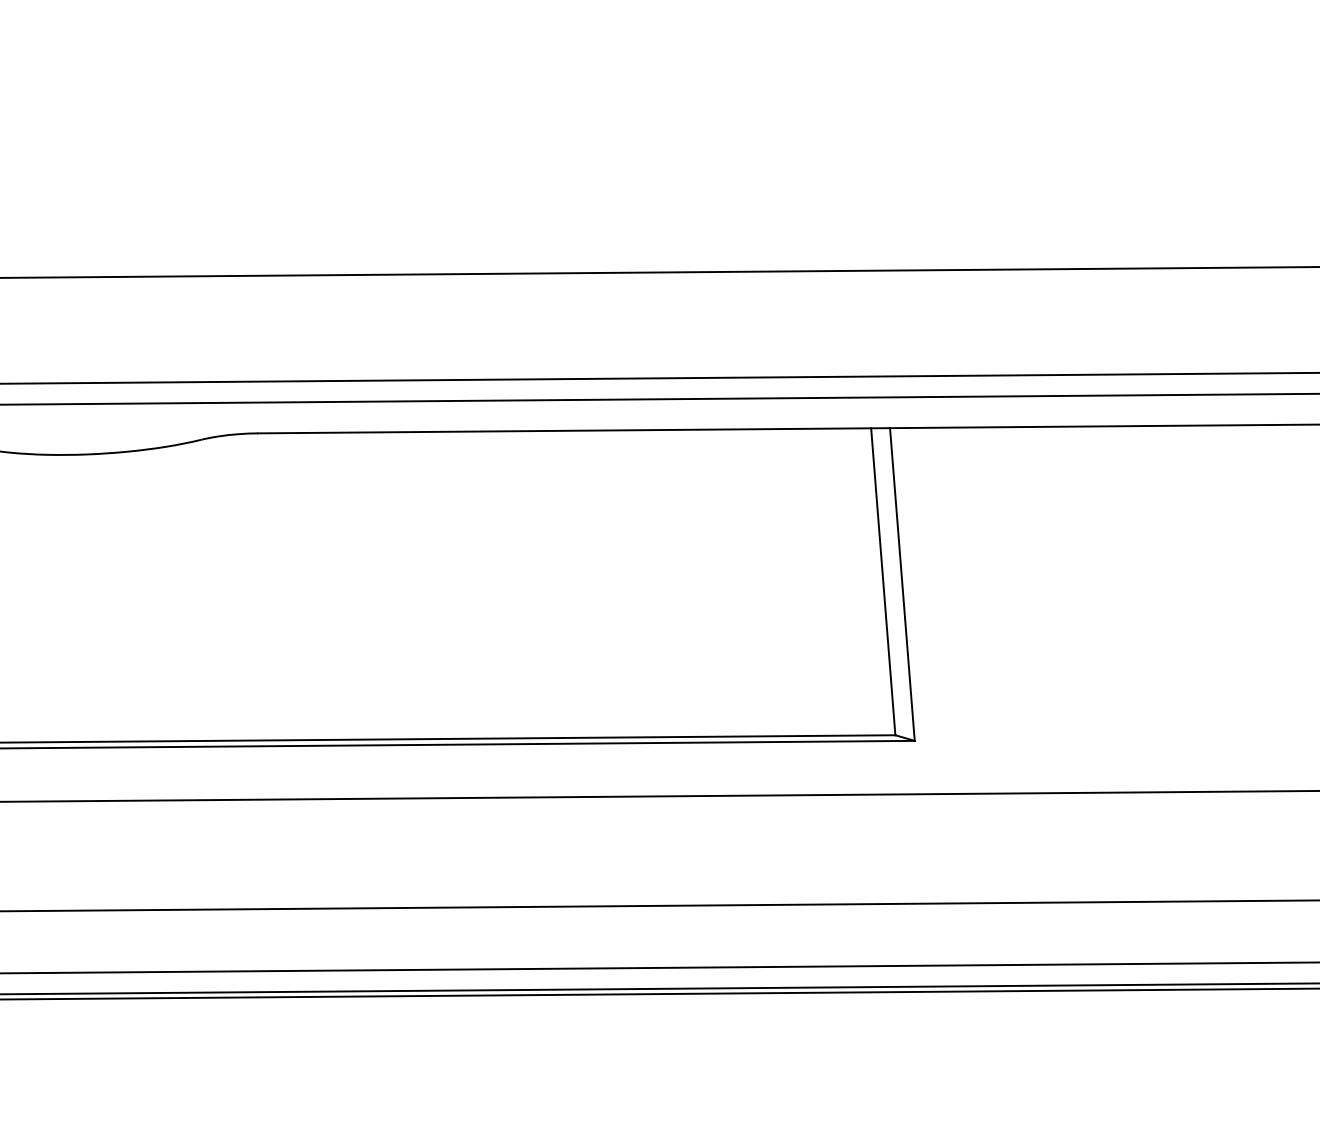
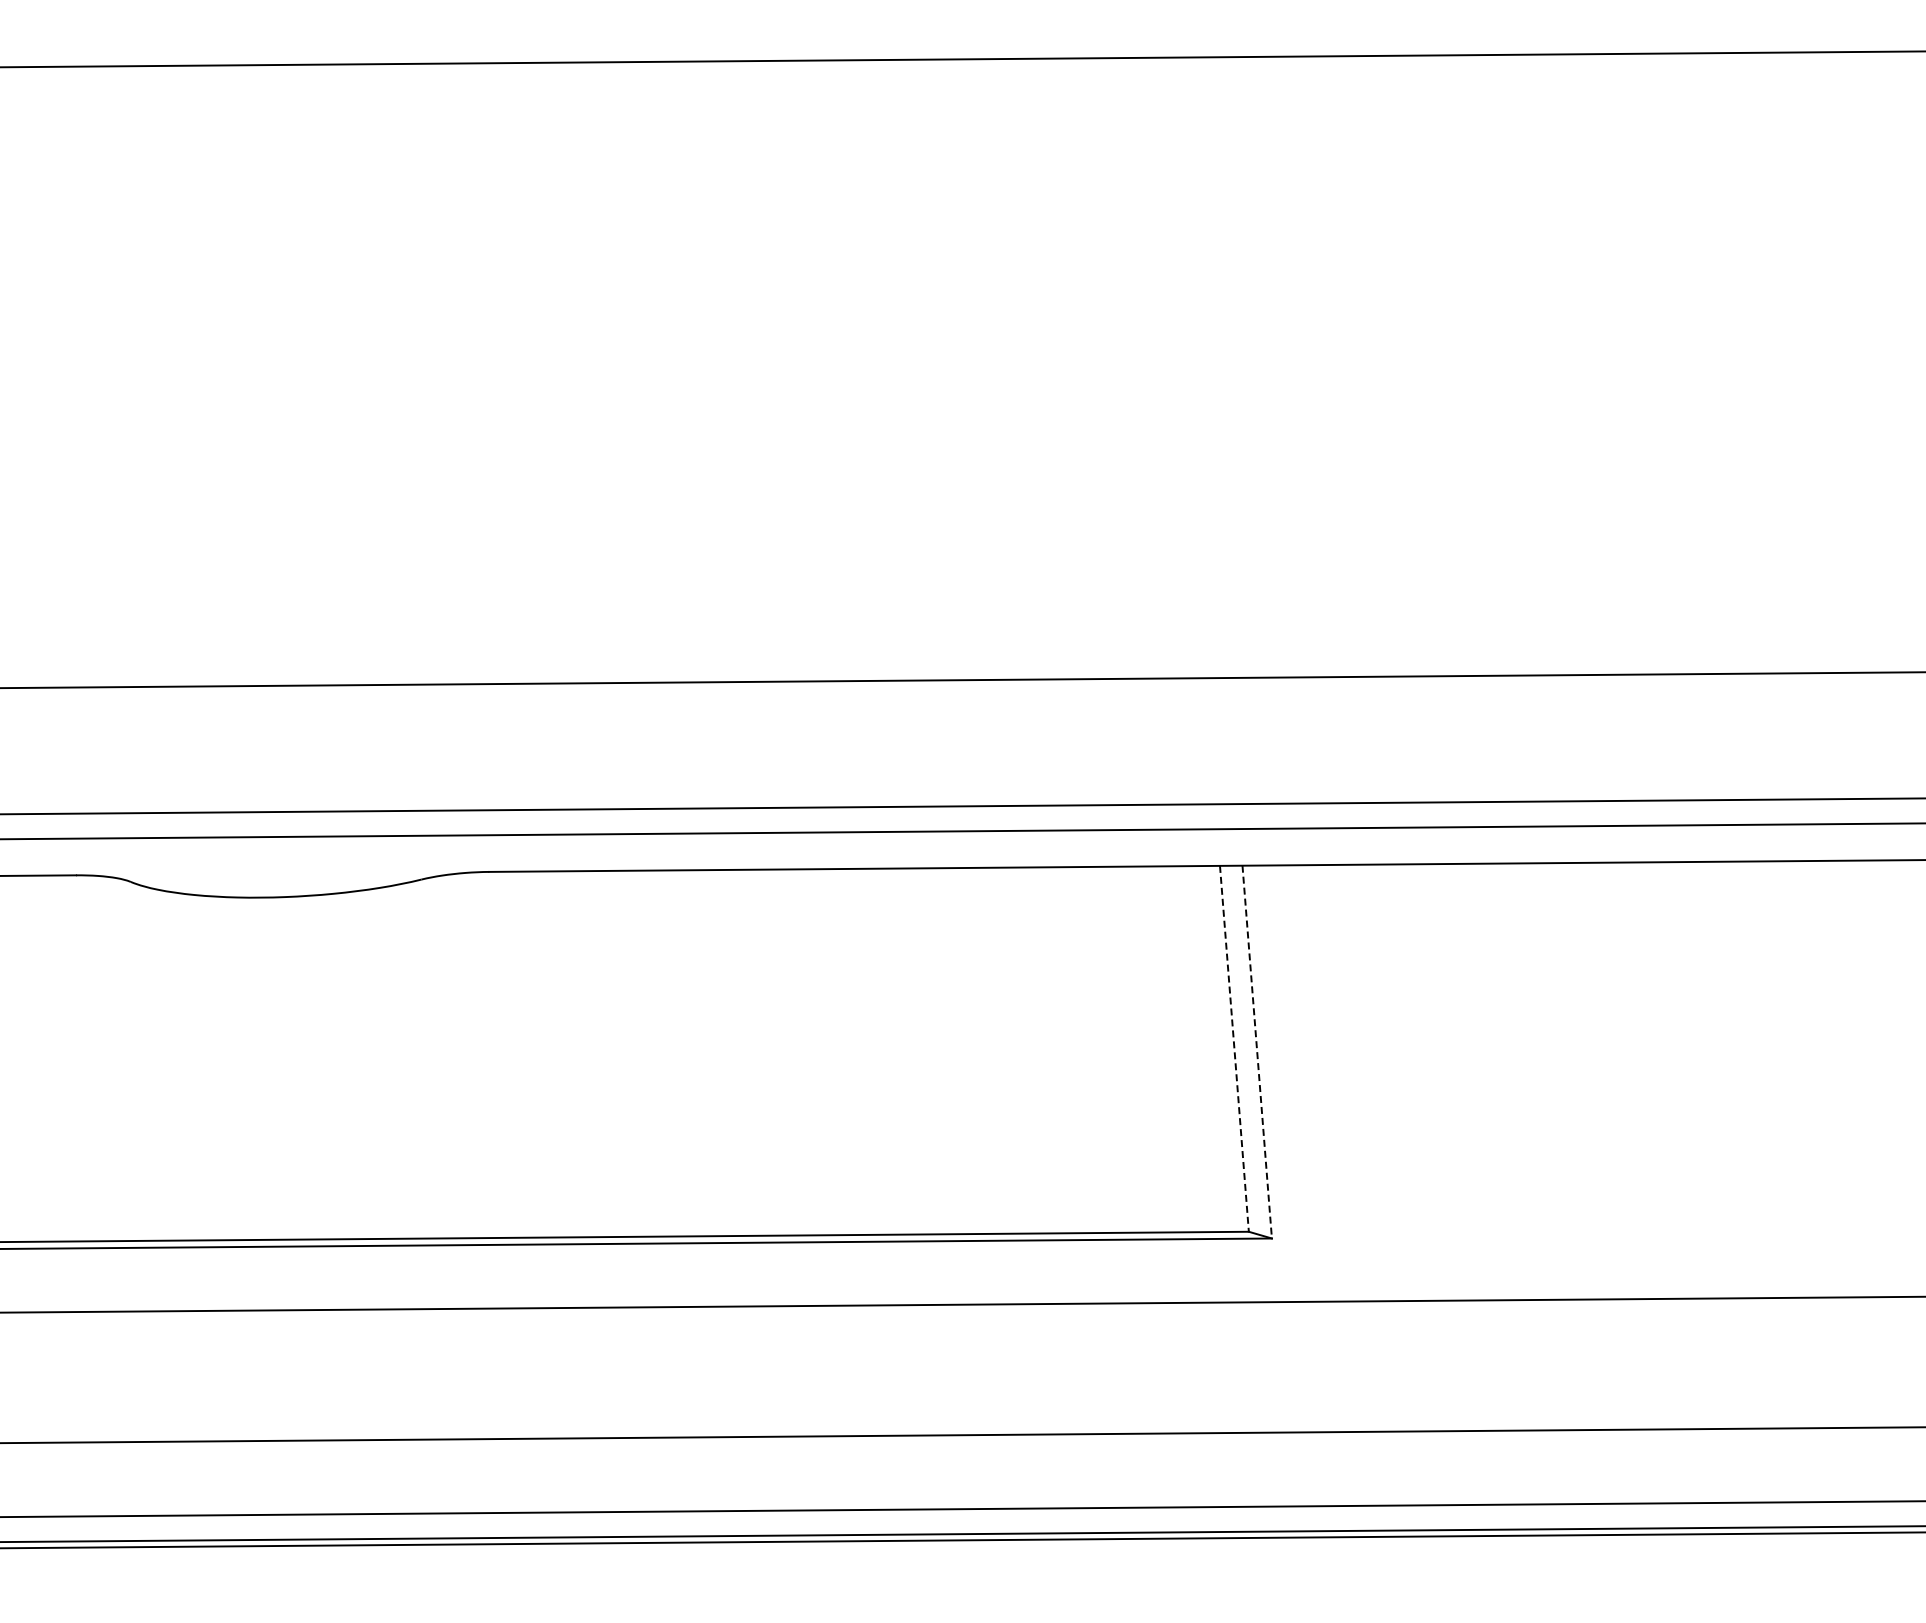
line: (883, 581) -> (1234, 1048), solid -> dashed
line: (902, 584) -> (1257, 1052), solid -> dashed

